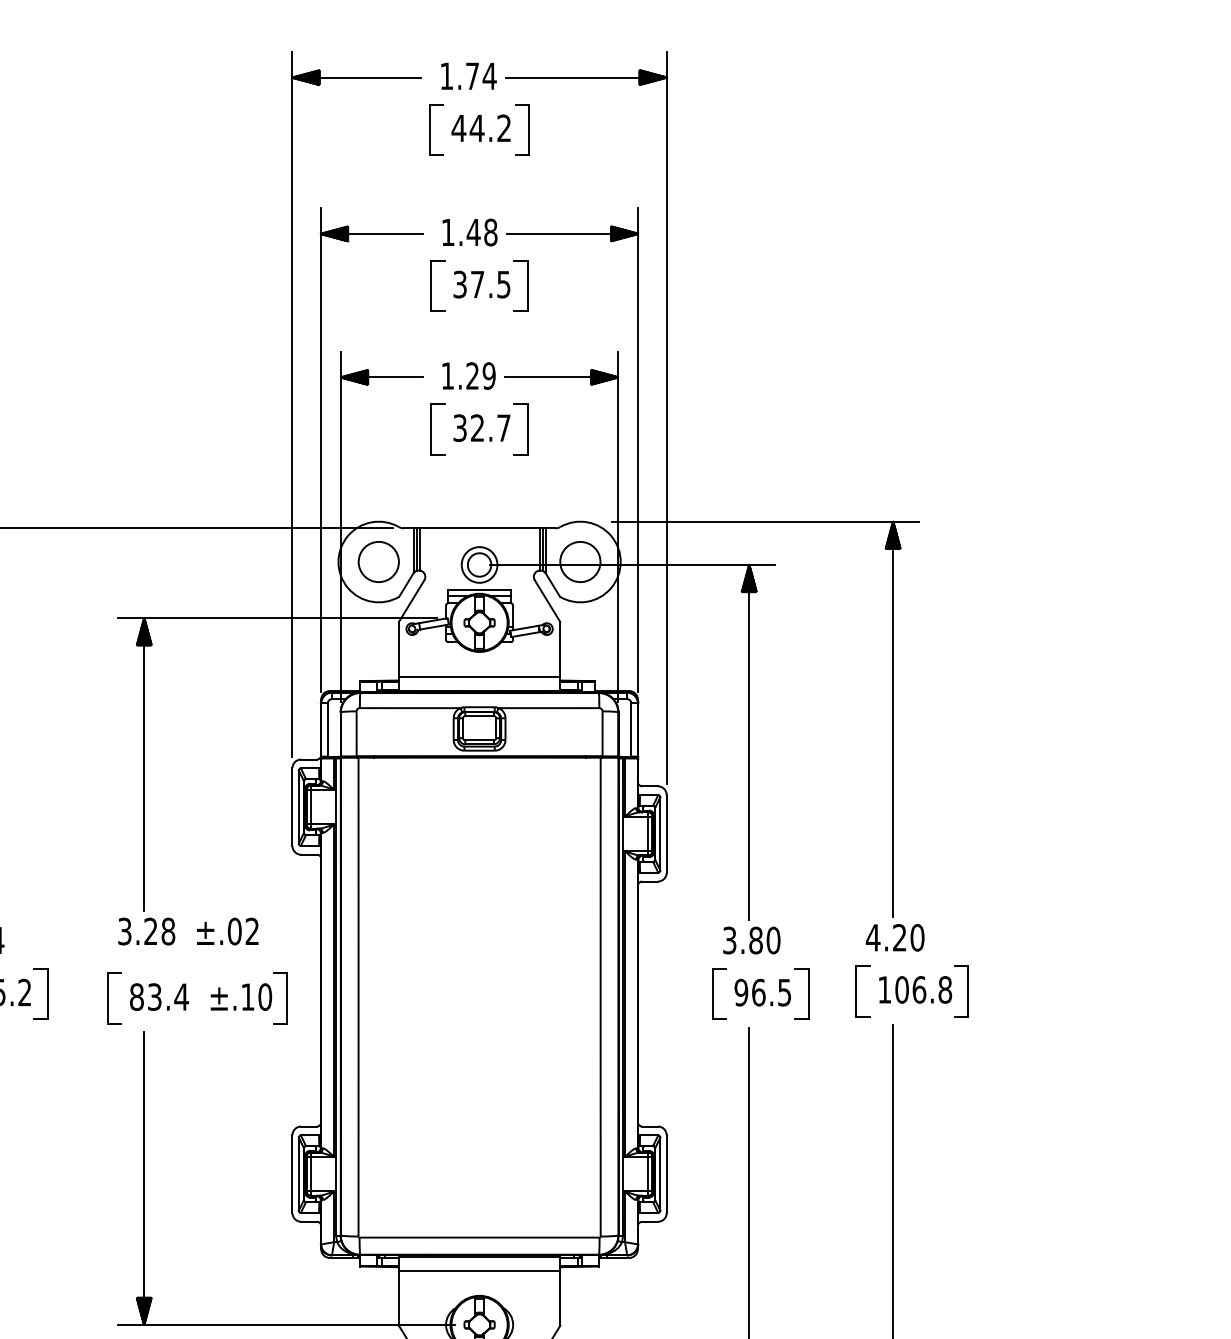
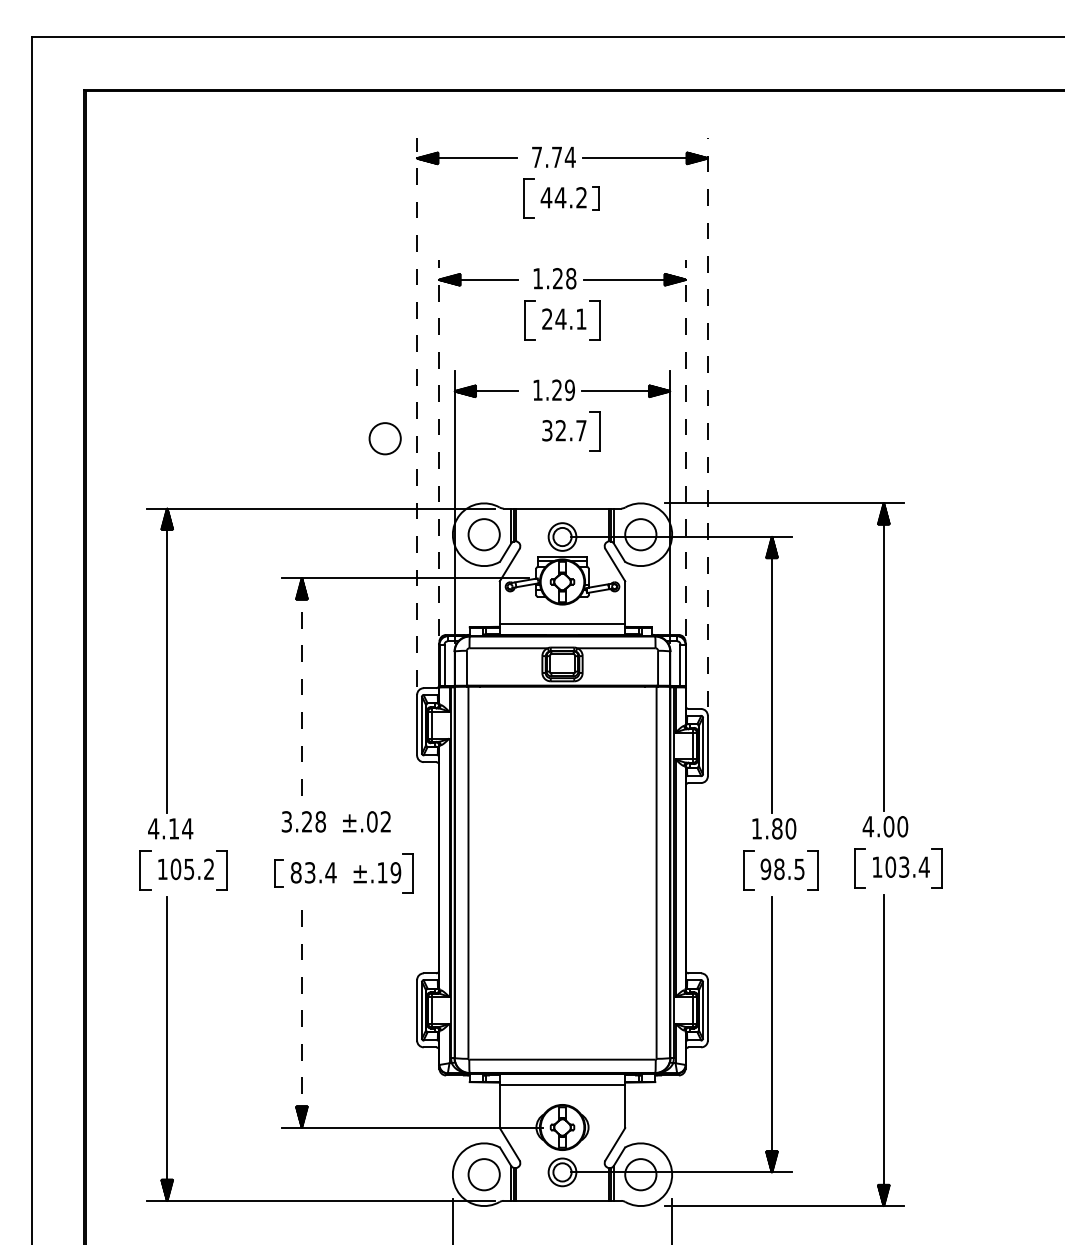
text: (446, 75) -> (536, 156), 1.74 -> 7.74
part: (522, 129) -> (595, 198), size x0.6
text: (473, 232) -> (557, 278), 1.48 -> 1.28
text: (482, 283) -> (564, 318), 37.5 -> 24.1
line: (292, 403) -> (417, 411), solid -> dashed
line: (666, 417) -> (707, 422), solid -> dashed
part: (437, 429) -> (529, 431), removed
circle: (250, 438) -> (384, 438), added
line: (321, 449) -> (439, 447), solid -> dashed
line: (637, 449) -> (685, 447), solid -> dashed
line: (143, 765) -> (301, 692), solid -> dashed
text: (899, 937) -> (888, 826), 4.20 -> 4.00
text: (729, 940) -> (756, 828), 3.80 -> 1.80
text: (932, 988) -> (914, 866), 106.8 -> 103.4
text: (758, 991) -> (779, 868), 96.5 -> 98.5
text: (264, 996) -> (395, 872), ±.10 -> ±.19
part: (114, 998) -> (278, 873), size x0.7
line: (143, 1178) -> (301, 1013), solid -> dashed

